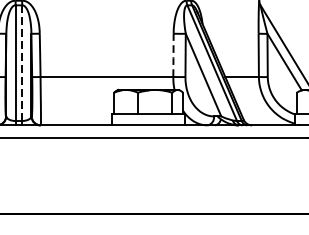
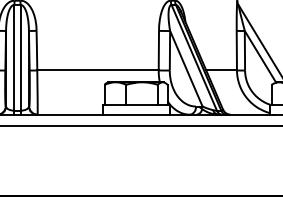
line: (173, 55) -> (158, 50), dashed -> solid
line: (22, 62) -> (20, 57), dashed -> solid

